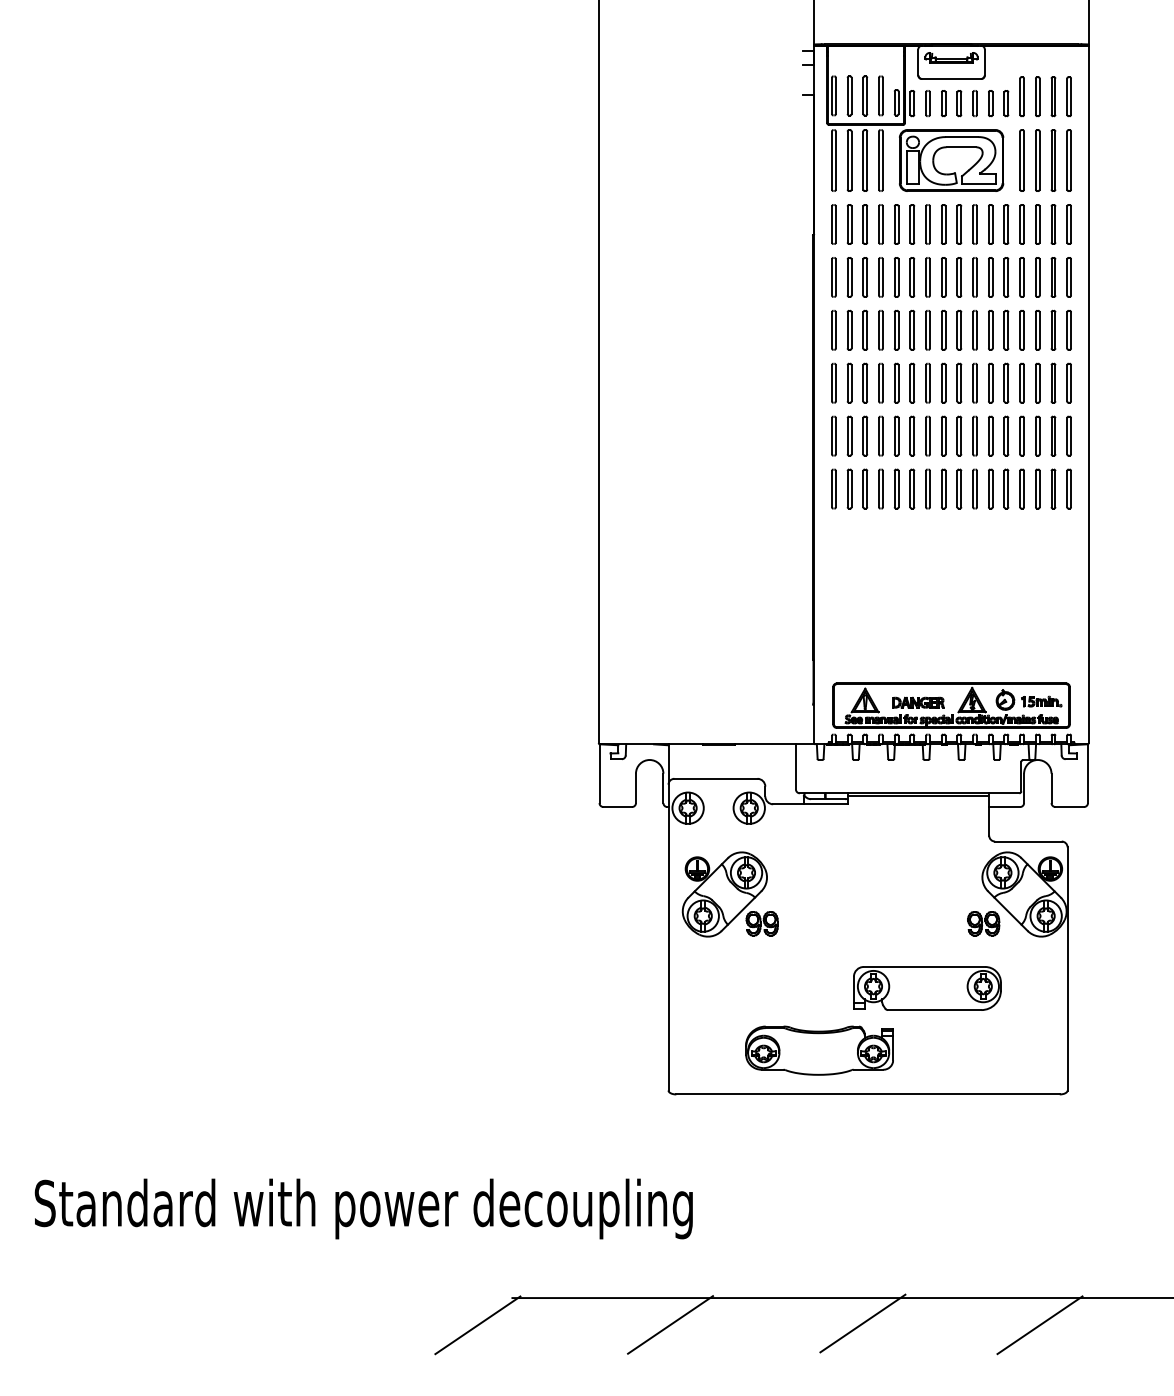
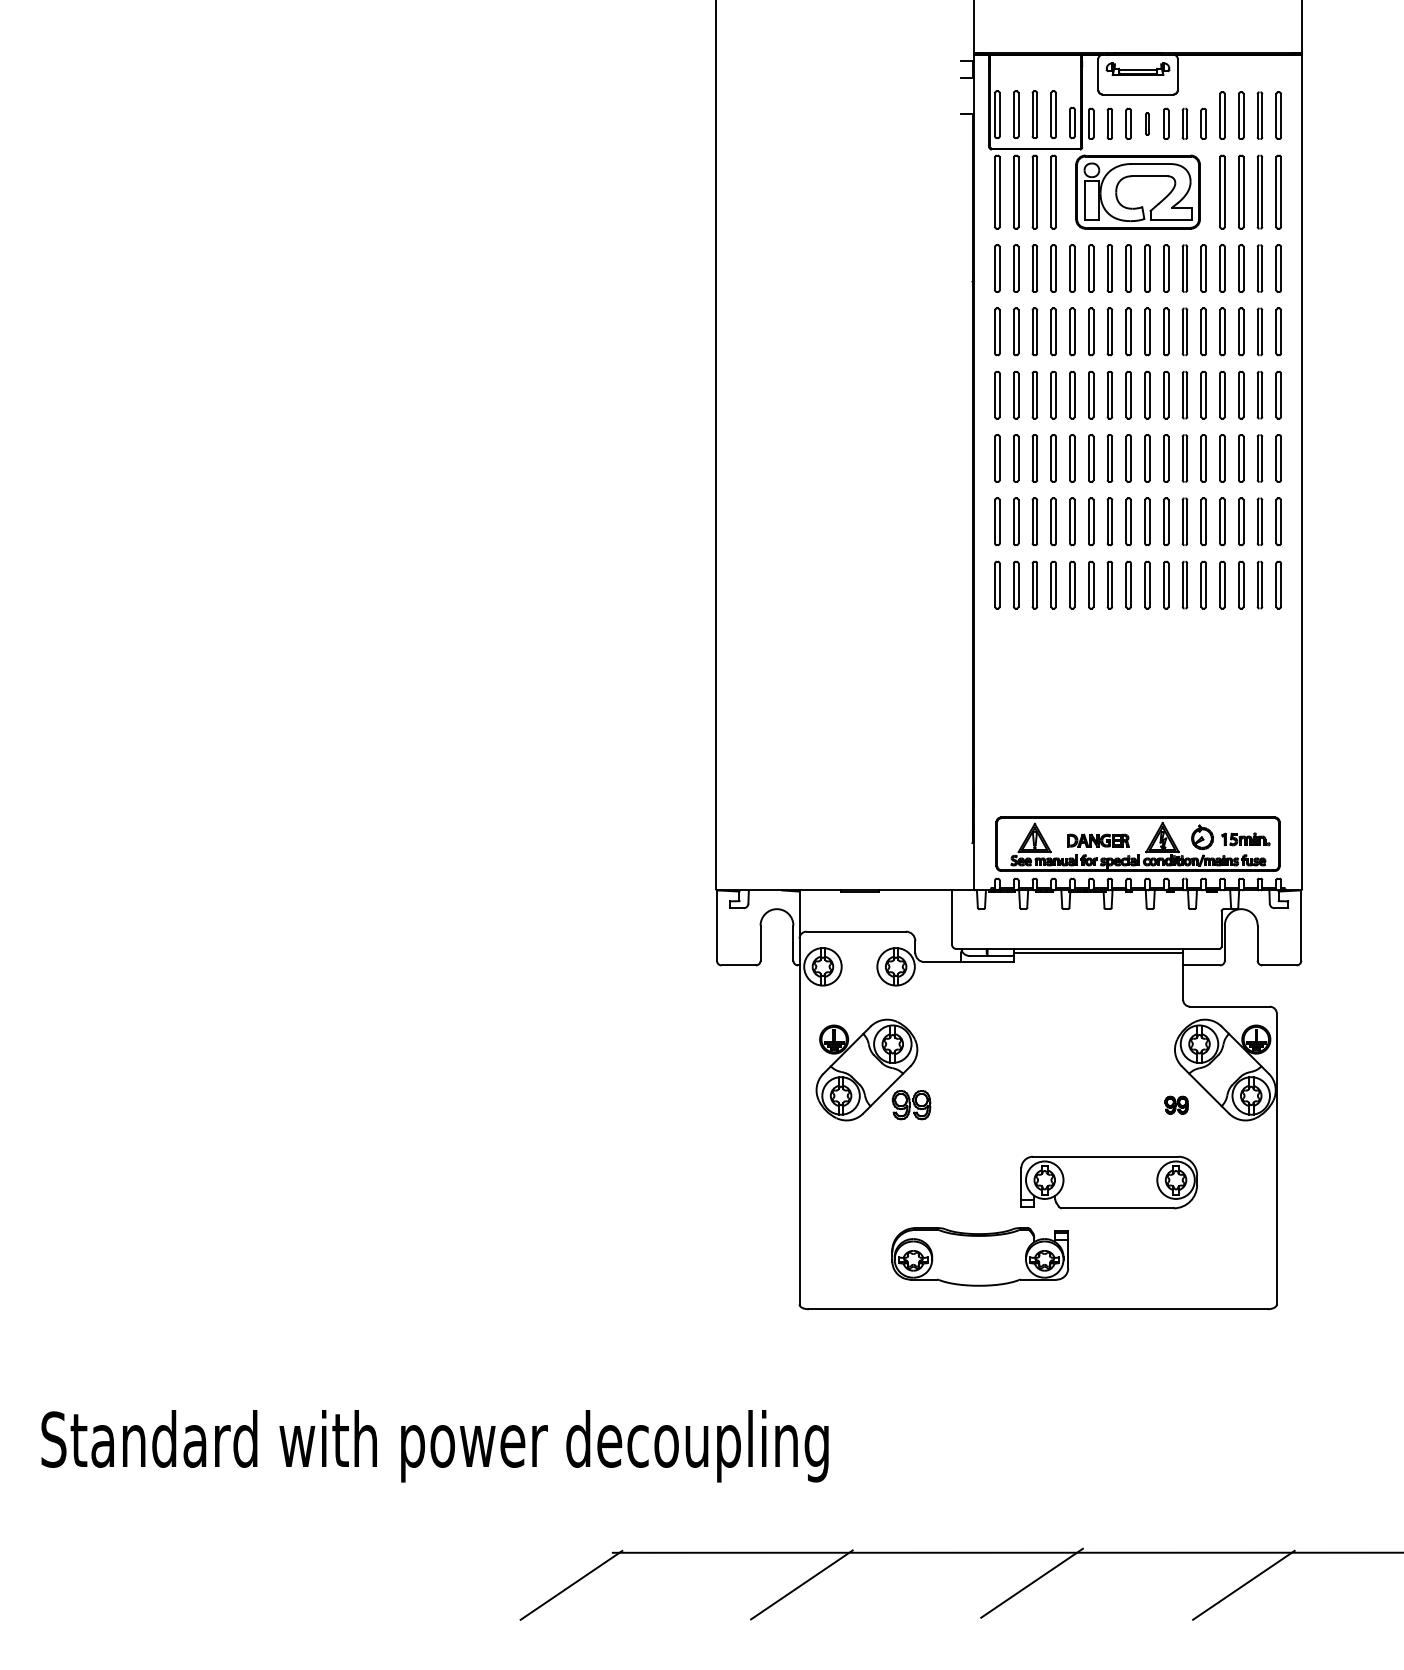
part: (959, 103) -> (1147, 123), size x0.7
part: (983, 923) -> (1176, 1104), size x0.6

